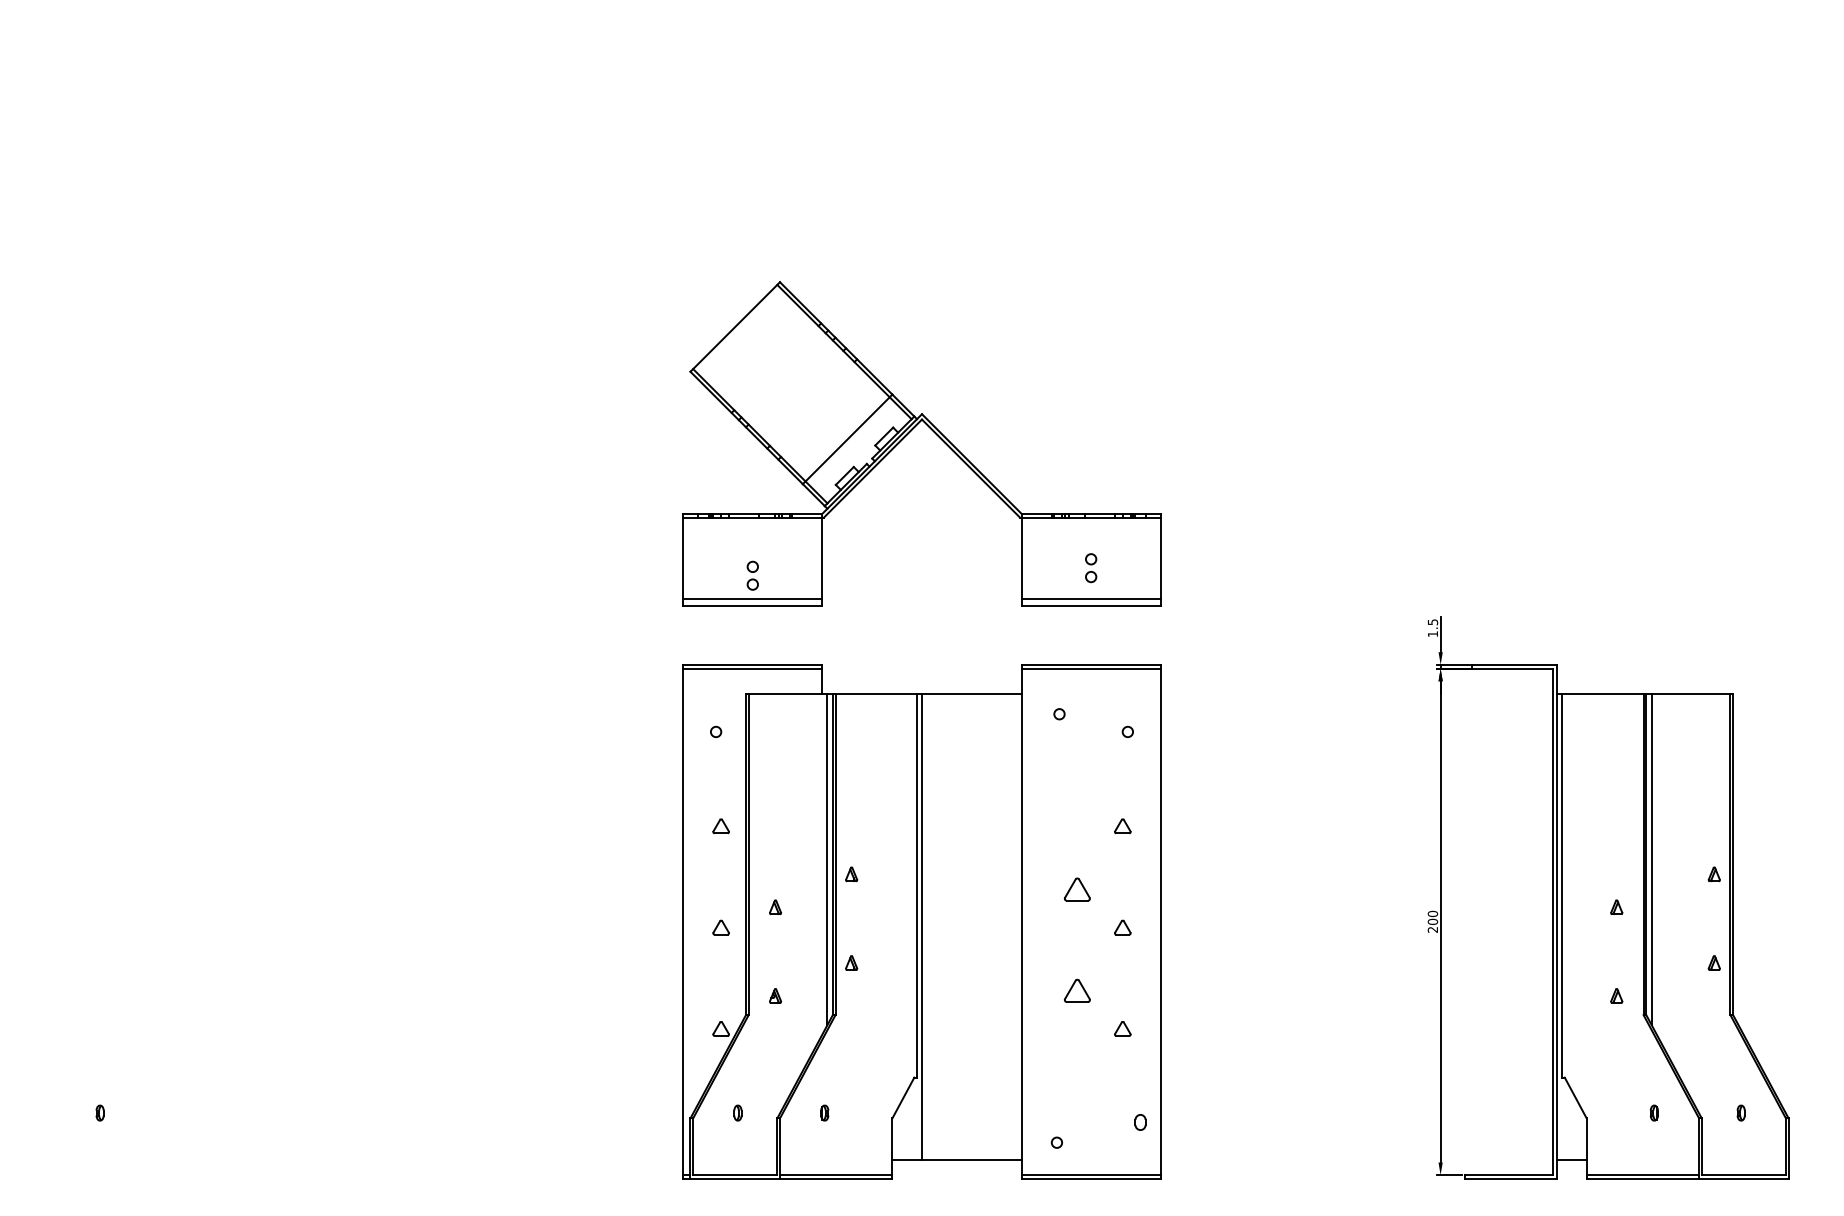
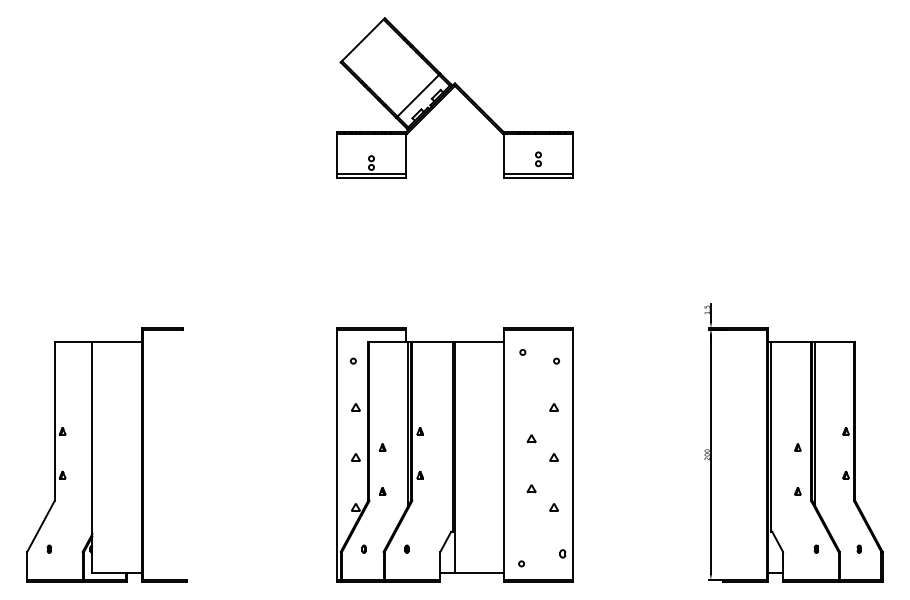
part: (910, 432) -> (449, 92), moved
part: (1077, 888) -> (531, 438), size x0.62
part: (215, 921) -> (106, 454), added
part: (1077, 989) -> (531, 488), size x0.62

